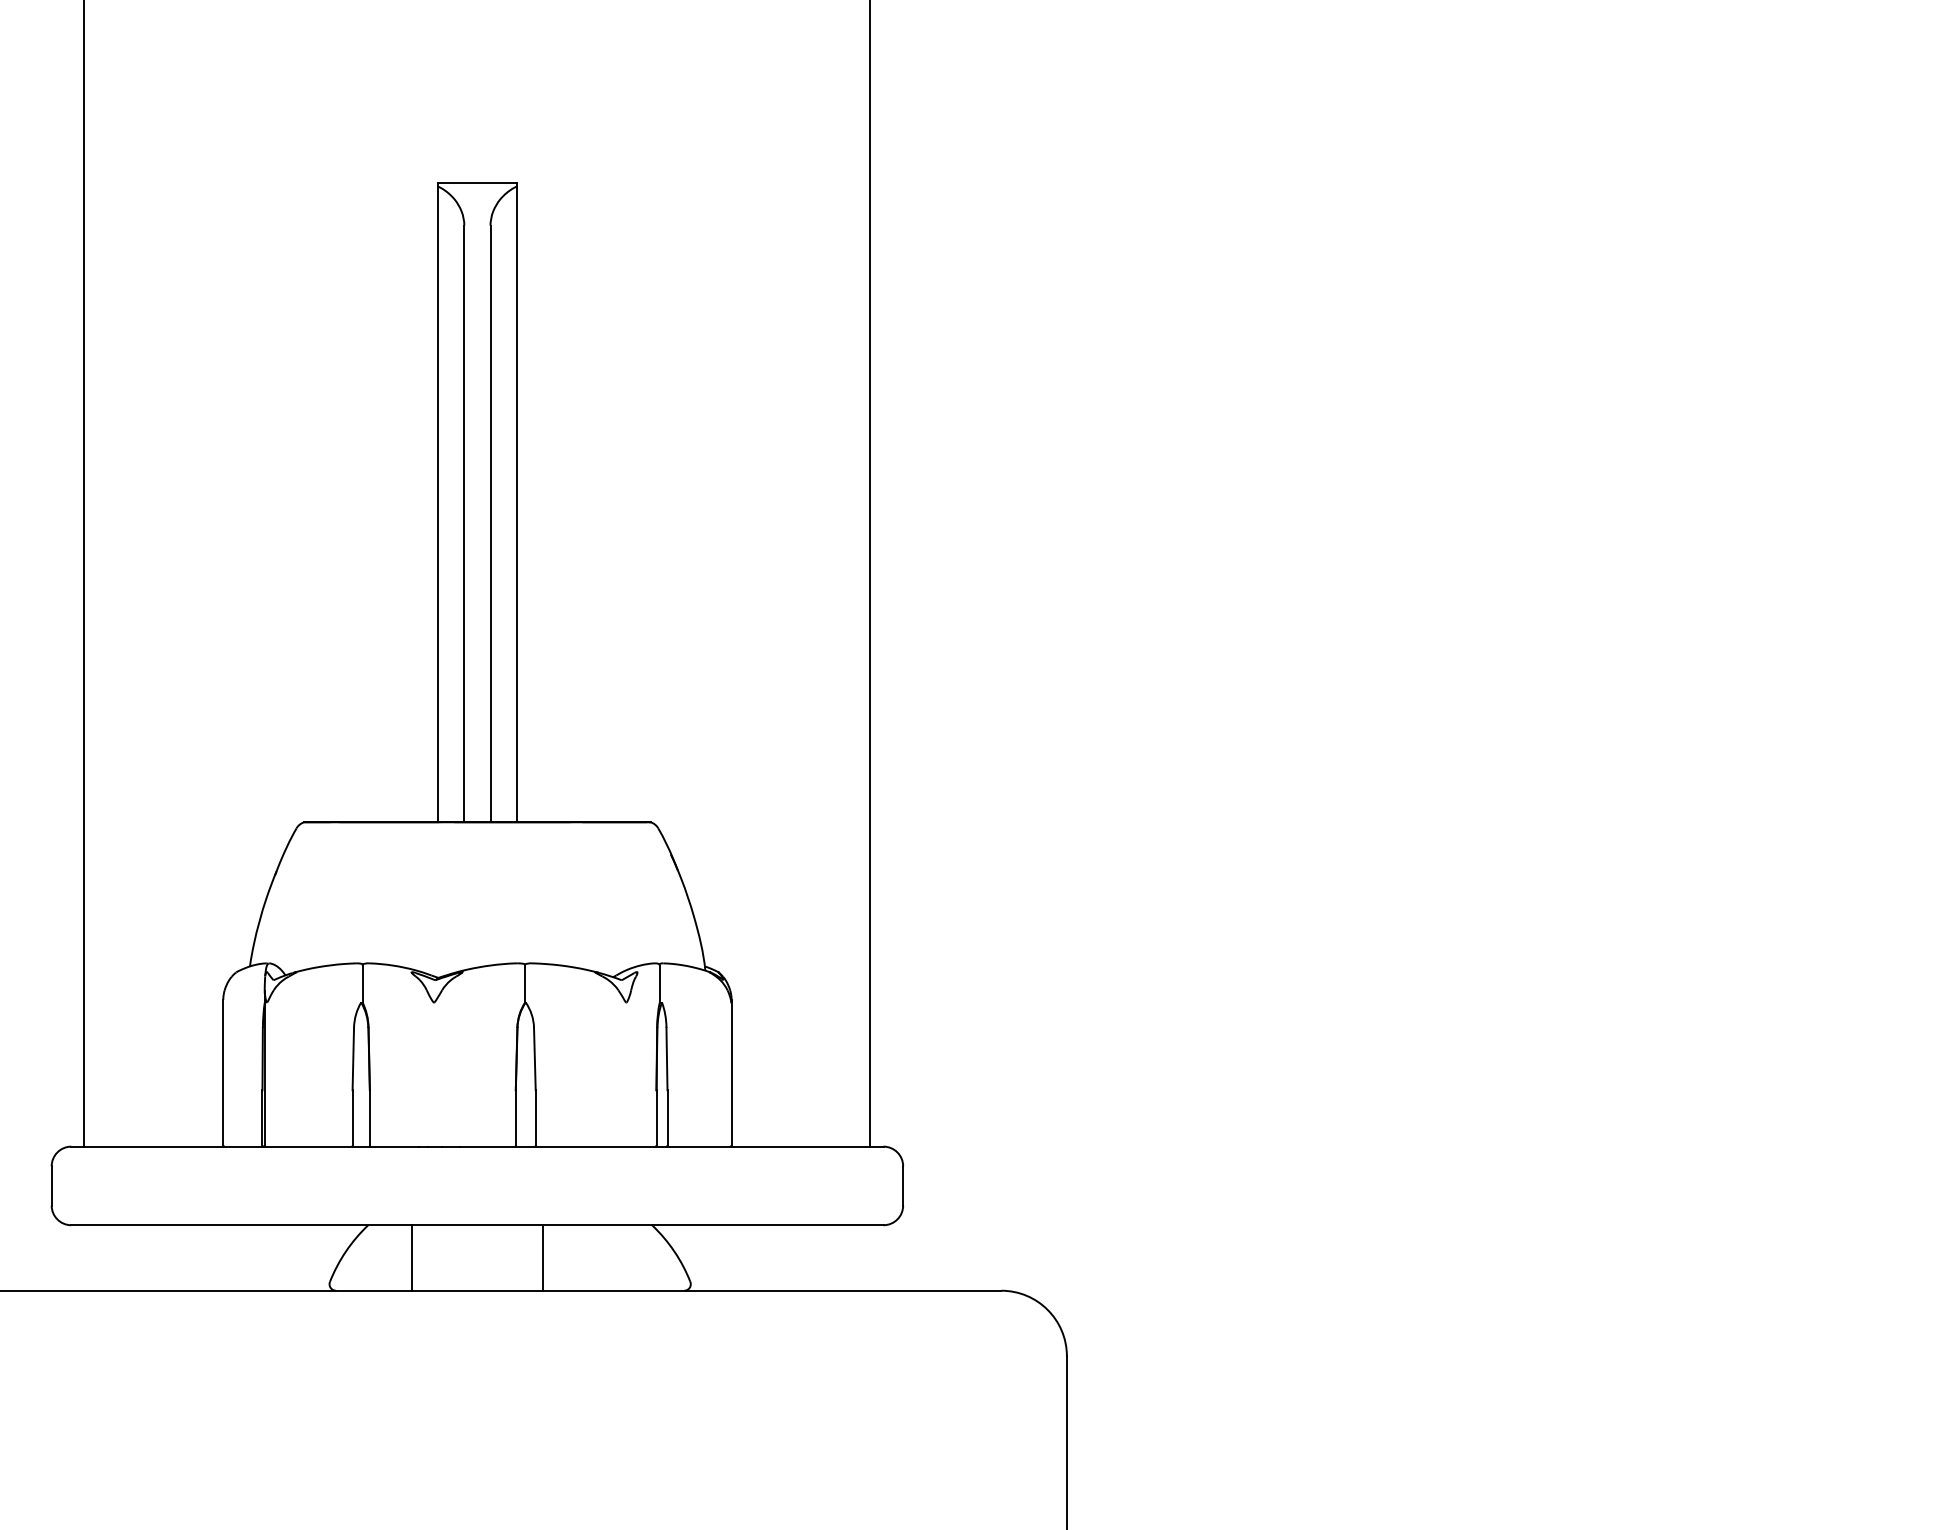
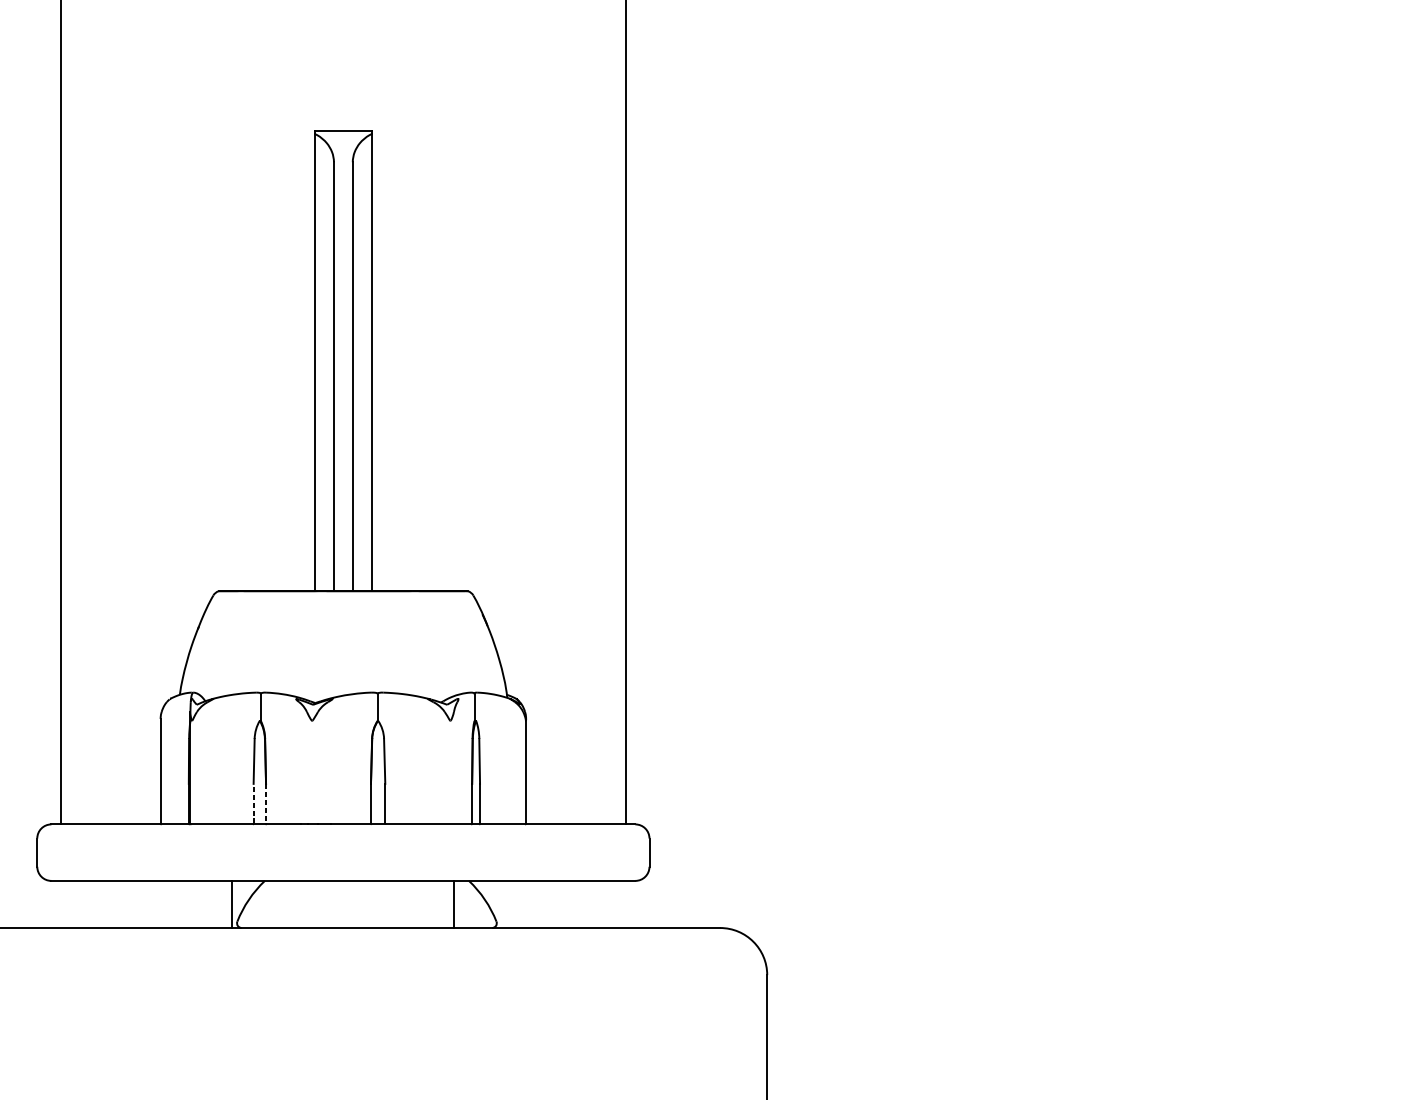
line: (352, 1117) -> (253, 803), solid -> dashed
line: (369, 1117) -> (265, 803), solid -> dashed
line: (411, 1257) -> (231, 904), moved
line: (542, 1257) -> (454, 904), moved

